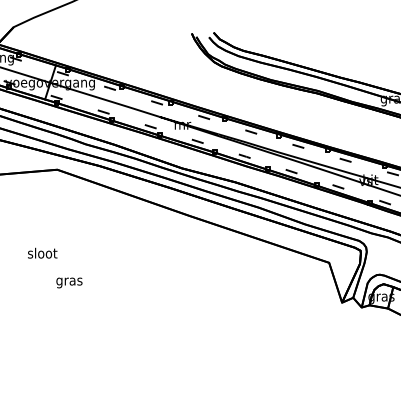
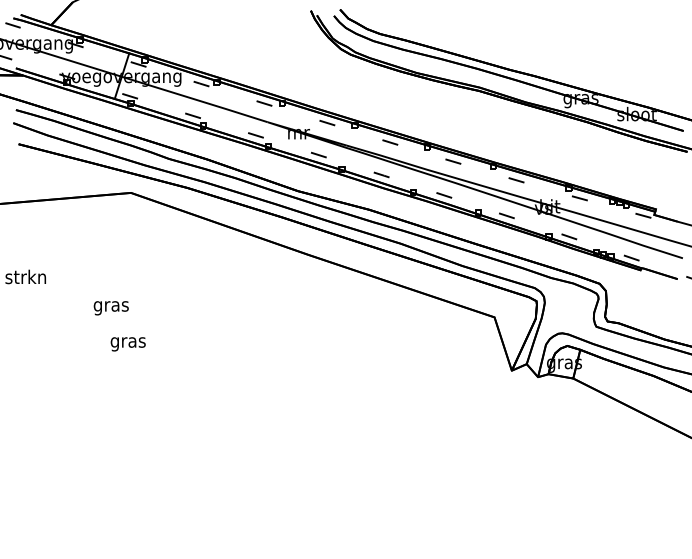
text: (42, 254) -> (111, 306), sloot -> gras
text: (68, 283) -> (127, 344), moved

